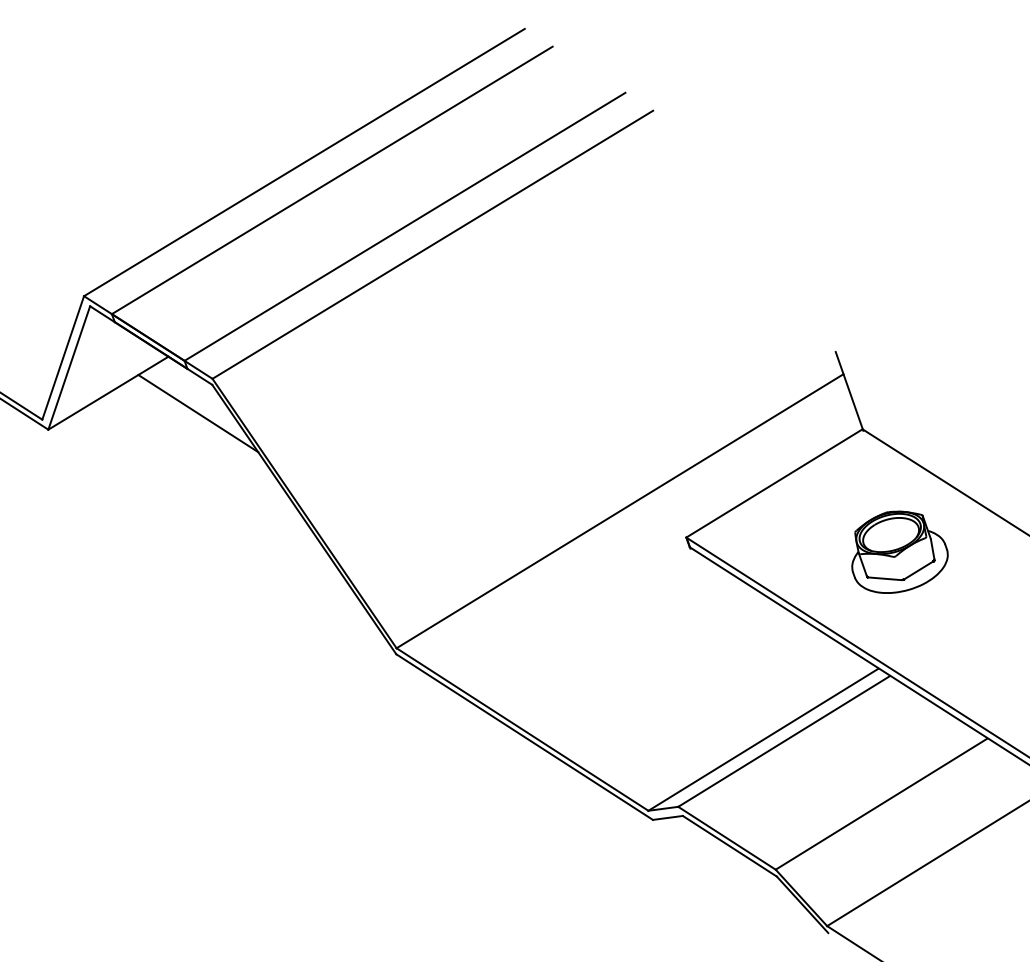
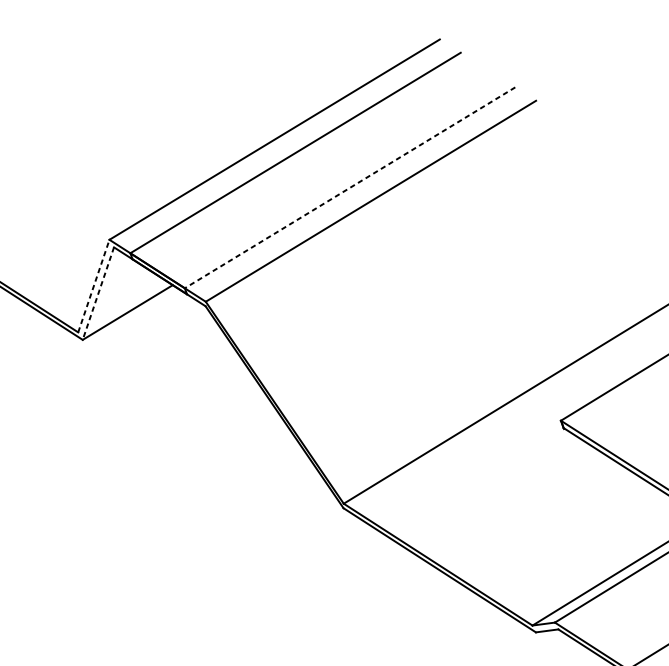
line: (405, 226) -> (350, 187), solid -> dashed
line: (63, 357) -> (94, 285), solid -> dashed
line: (69, 368) -> (98, 294), solid -> dashed
line: (198, 413) -> (195, 327), removed

